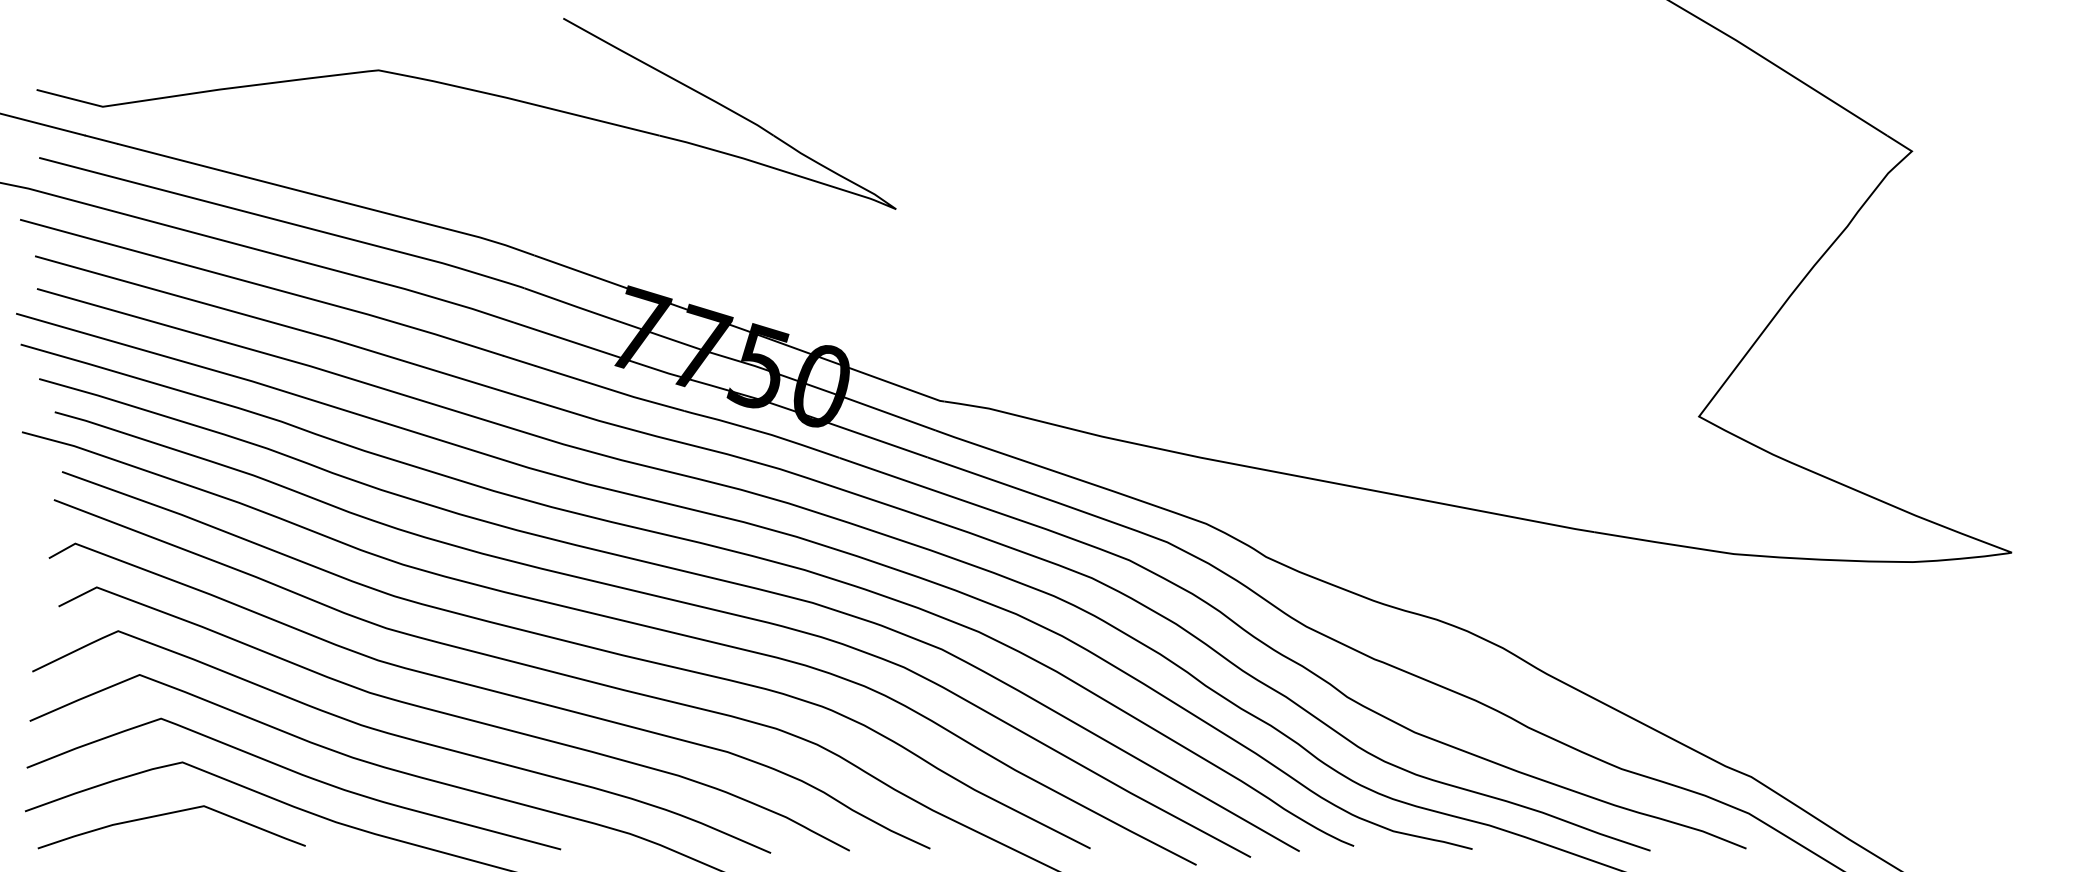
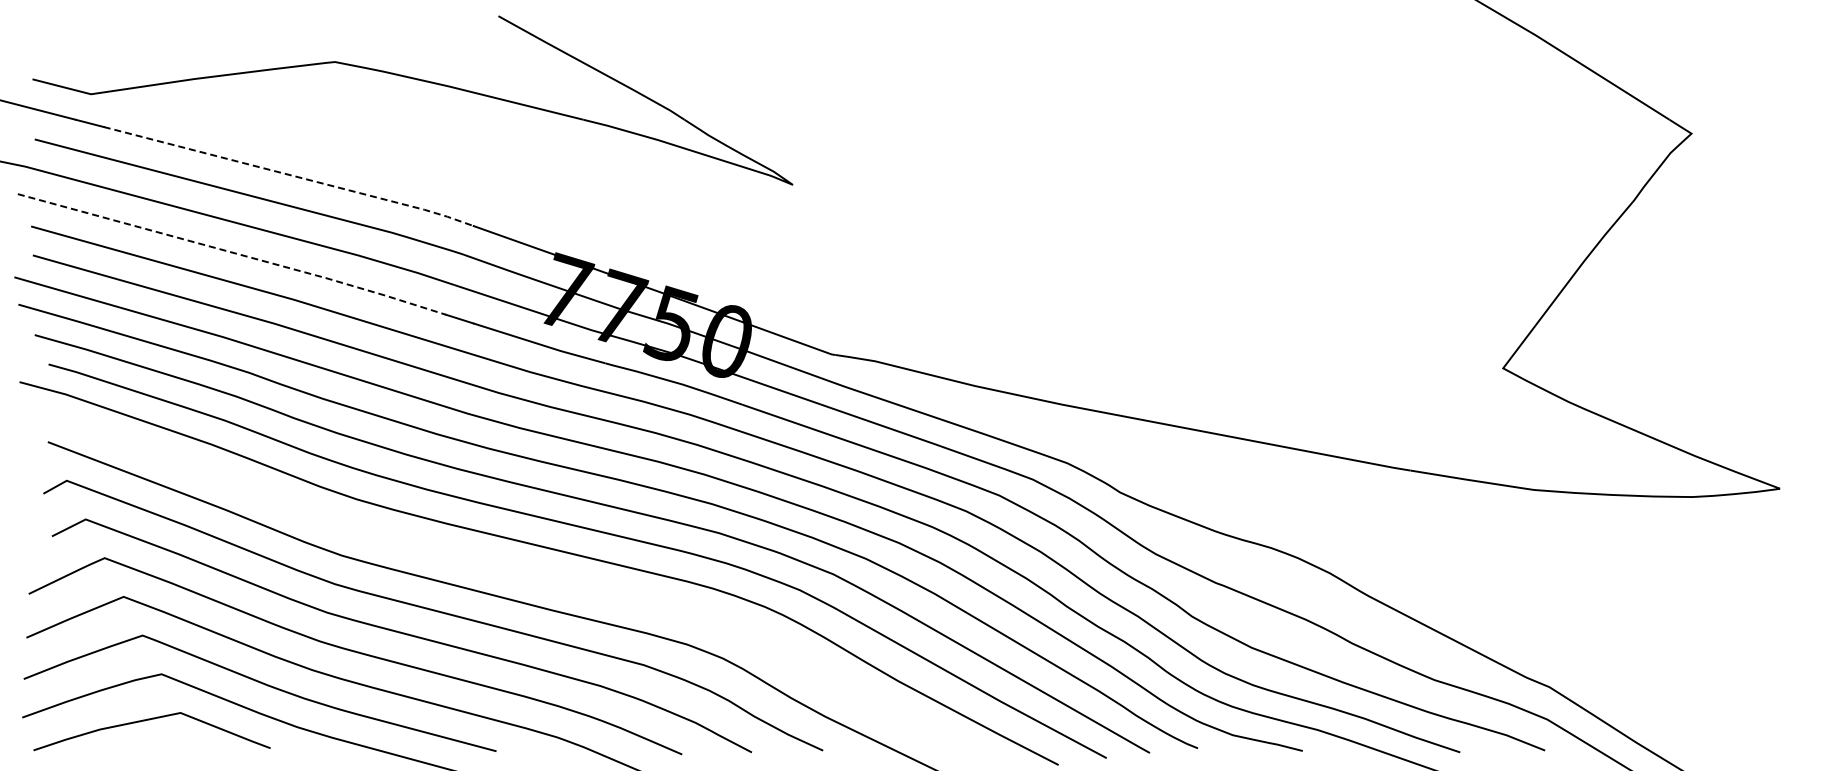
line: (328, 198) -> (290, 175), solid -> dashed
line: (264, 286) -> (234, 253), solid -> dashed
curve: (581, 646) -> (514, 571), removed

